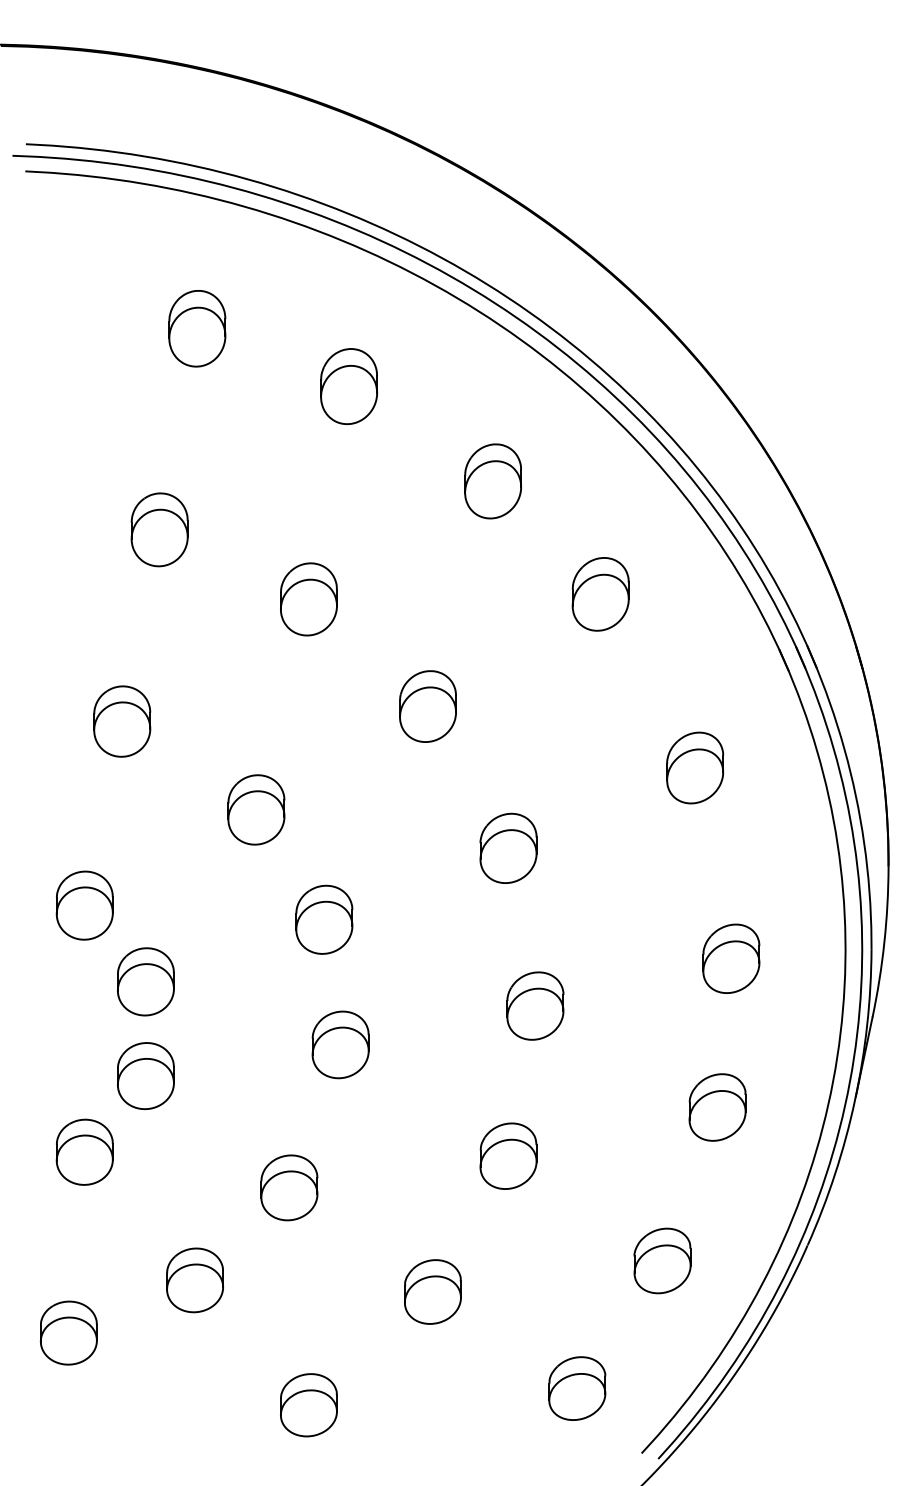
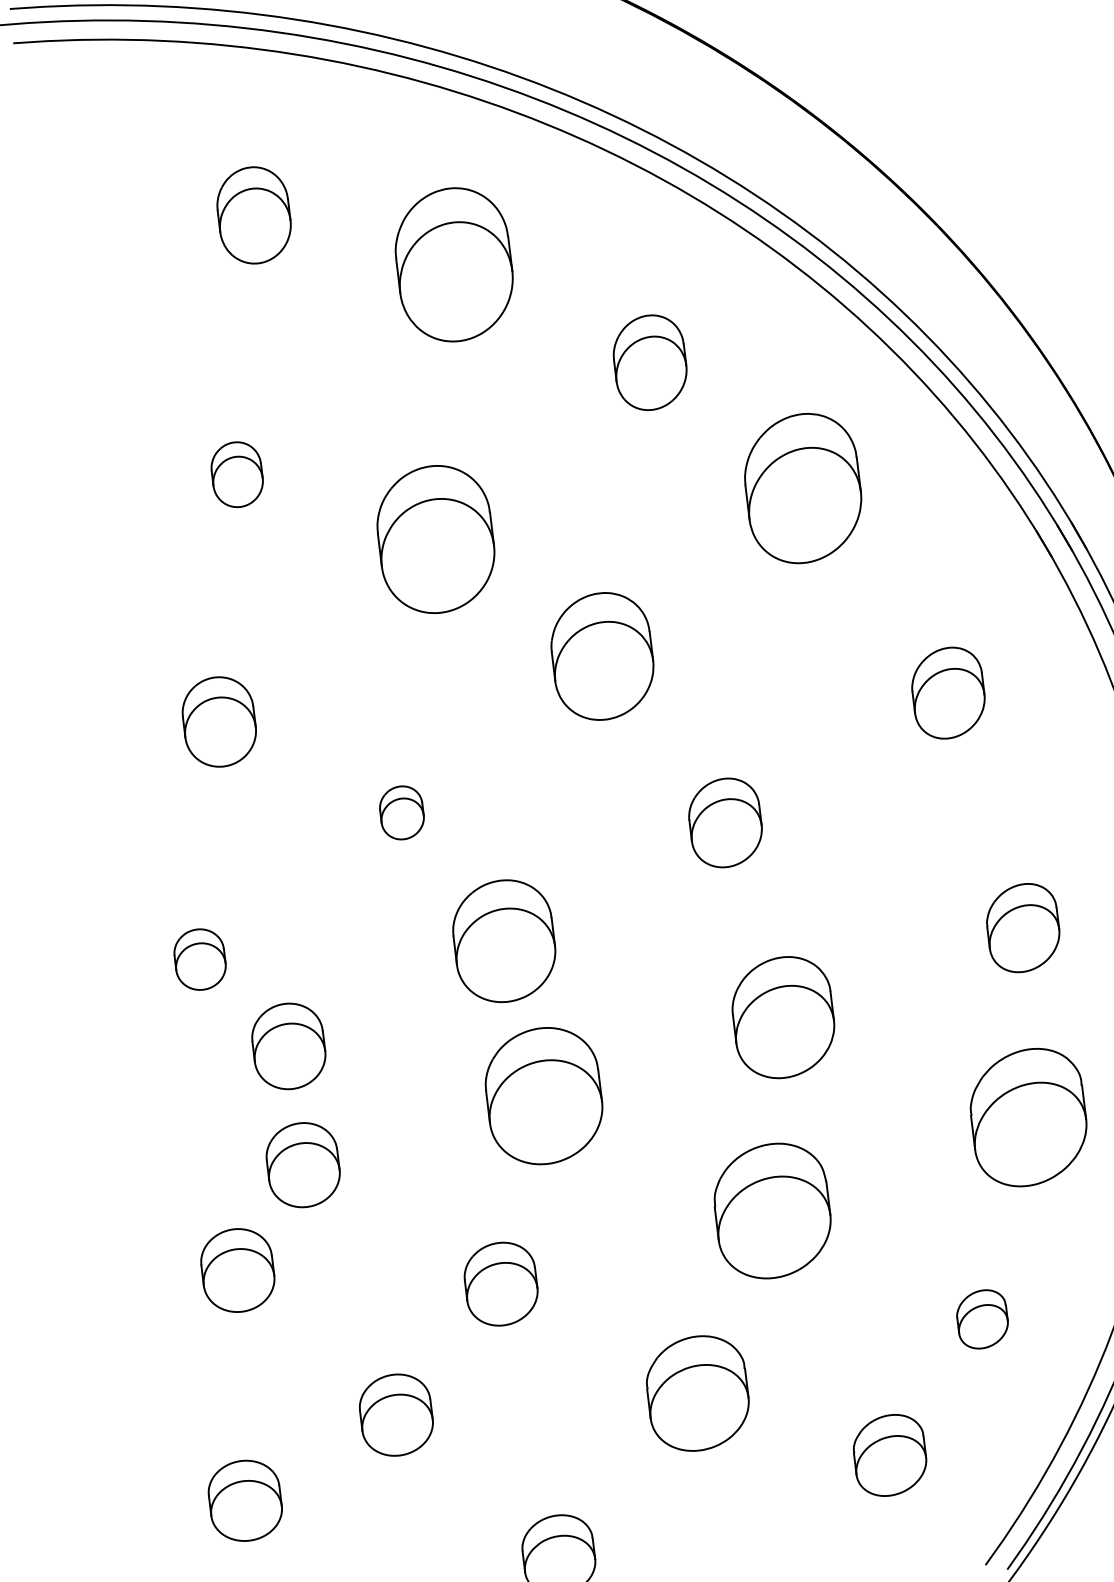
part: (348, 386) -> (453, 265), size x1.6
part: (159, 529) -> (236, 474), size x0.7
part: (600, 594) -> (802, 488), size x1.6
part: (308, 599) -> (435, 539), size x1.6
part: (427, 706) -> (601, 656), size x1.4
part: (256, 809) -> (401, 812), size x0.6
part: (84, 905) -> (199, 959), size x0.7
part: (324, 919) -> (504, 940), size x1.4
part: (535, 1005) -> (783, 1016), size x1.4
part: (340, 1044) -> (543, 1095), size x1.6
part: (717, 1107) -> (1028, 1117), size x1.6
part: (508, 1155) -> (772, 1209), size x1.6
part: (662, 1260) -> (982, 1318), size x0.7
part: (432, 1291) -> (697, 1392), size x1.4
part: (577, 1388) -> (890, 1455), moved

